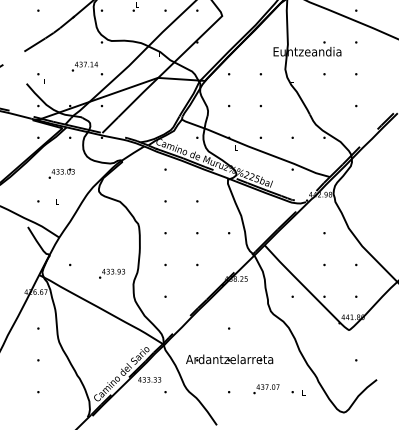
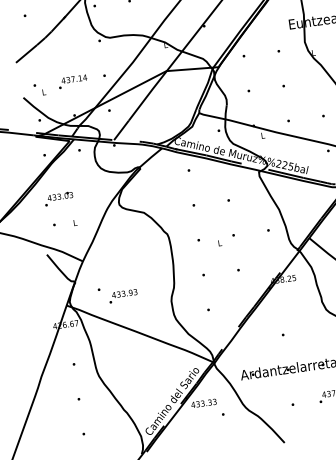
text: (84, 66) -> (72, 81), moved
text: (61, 173) -> (58, 198), moved
text: (111, 273) -> (122, 295), moved

